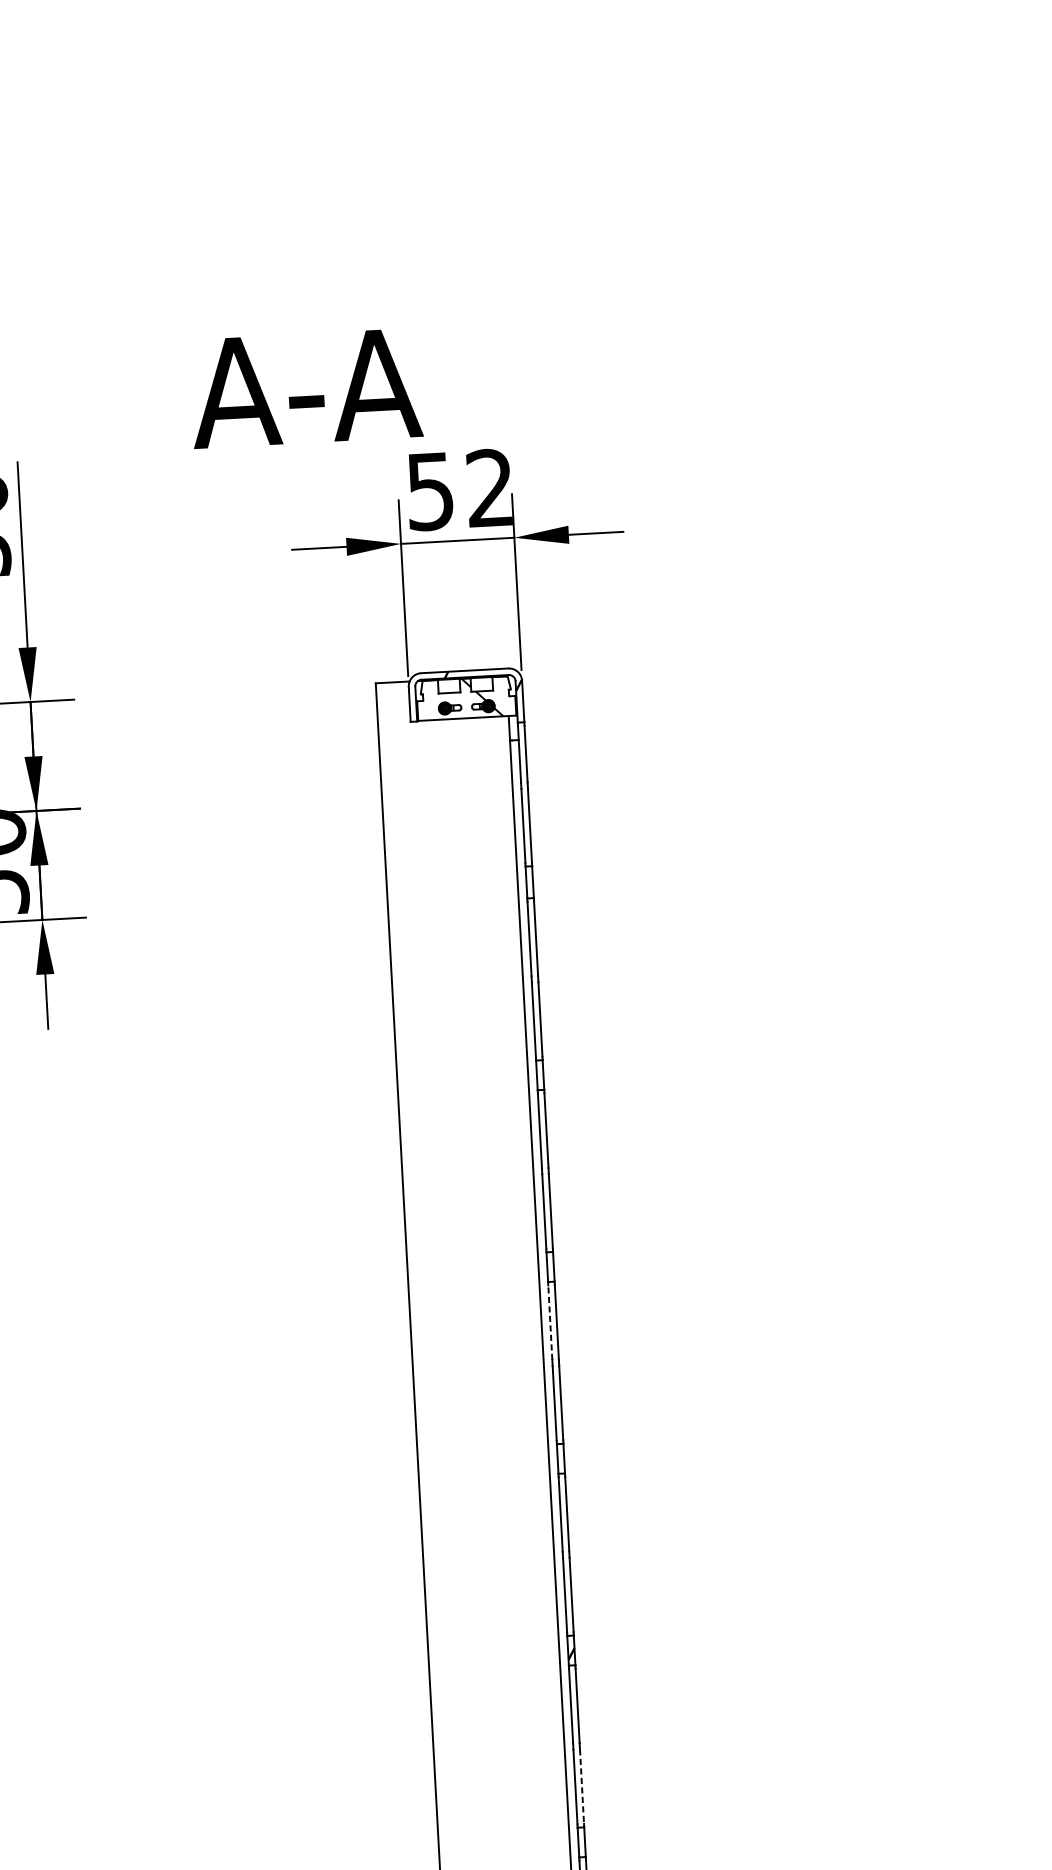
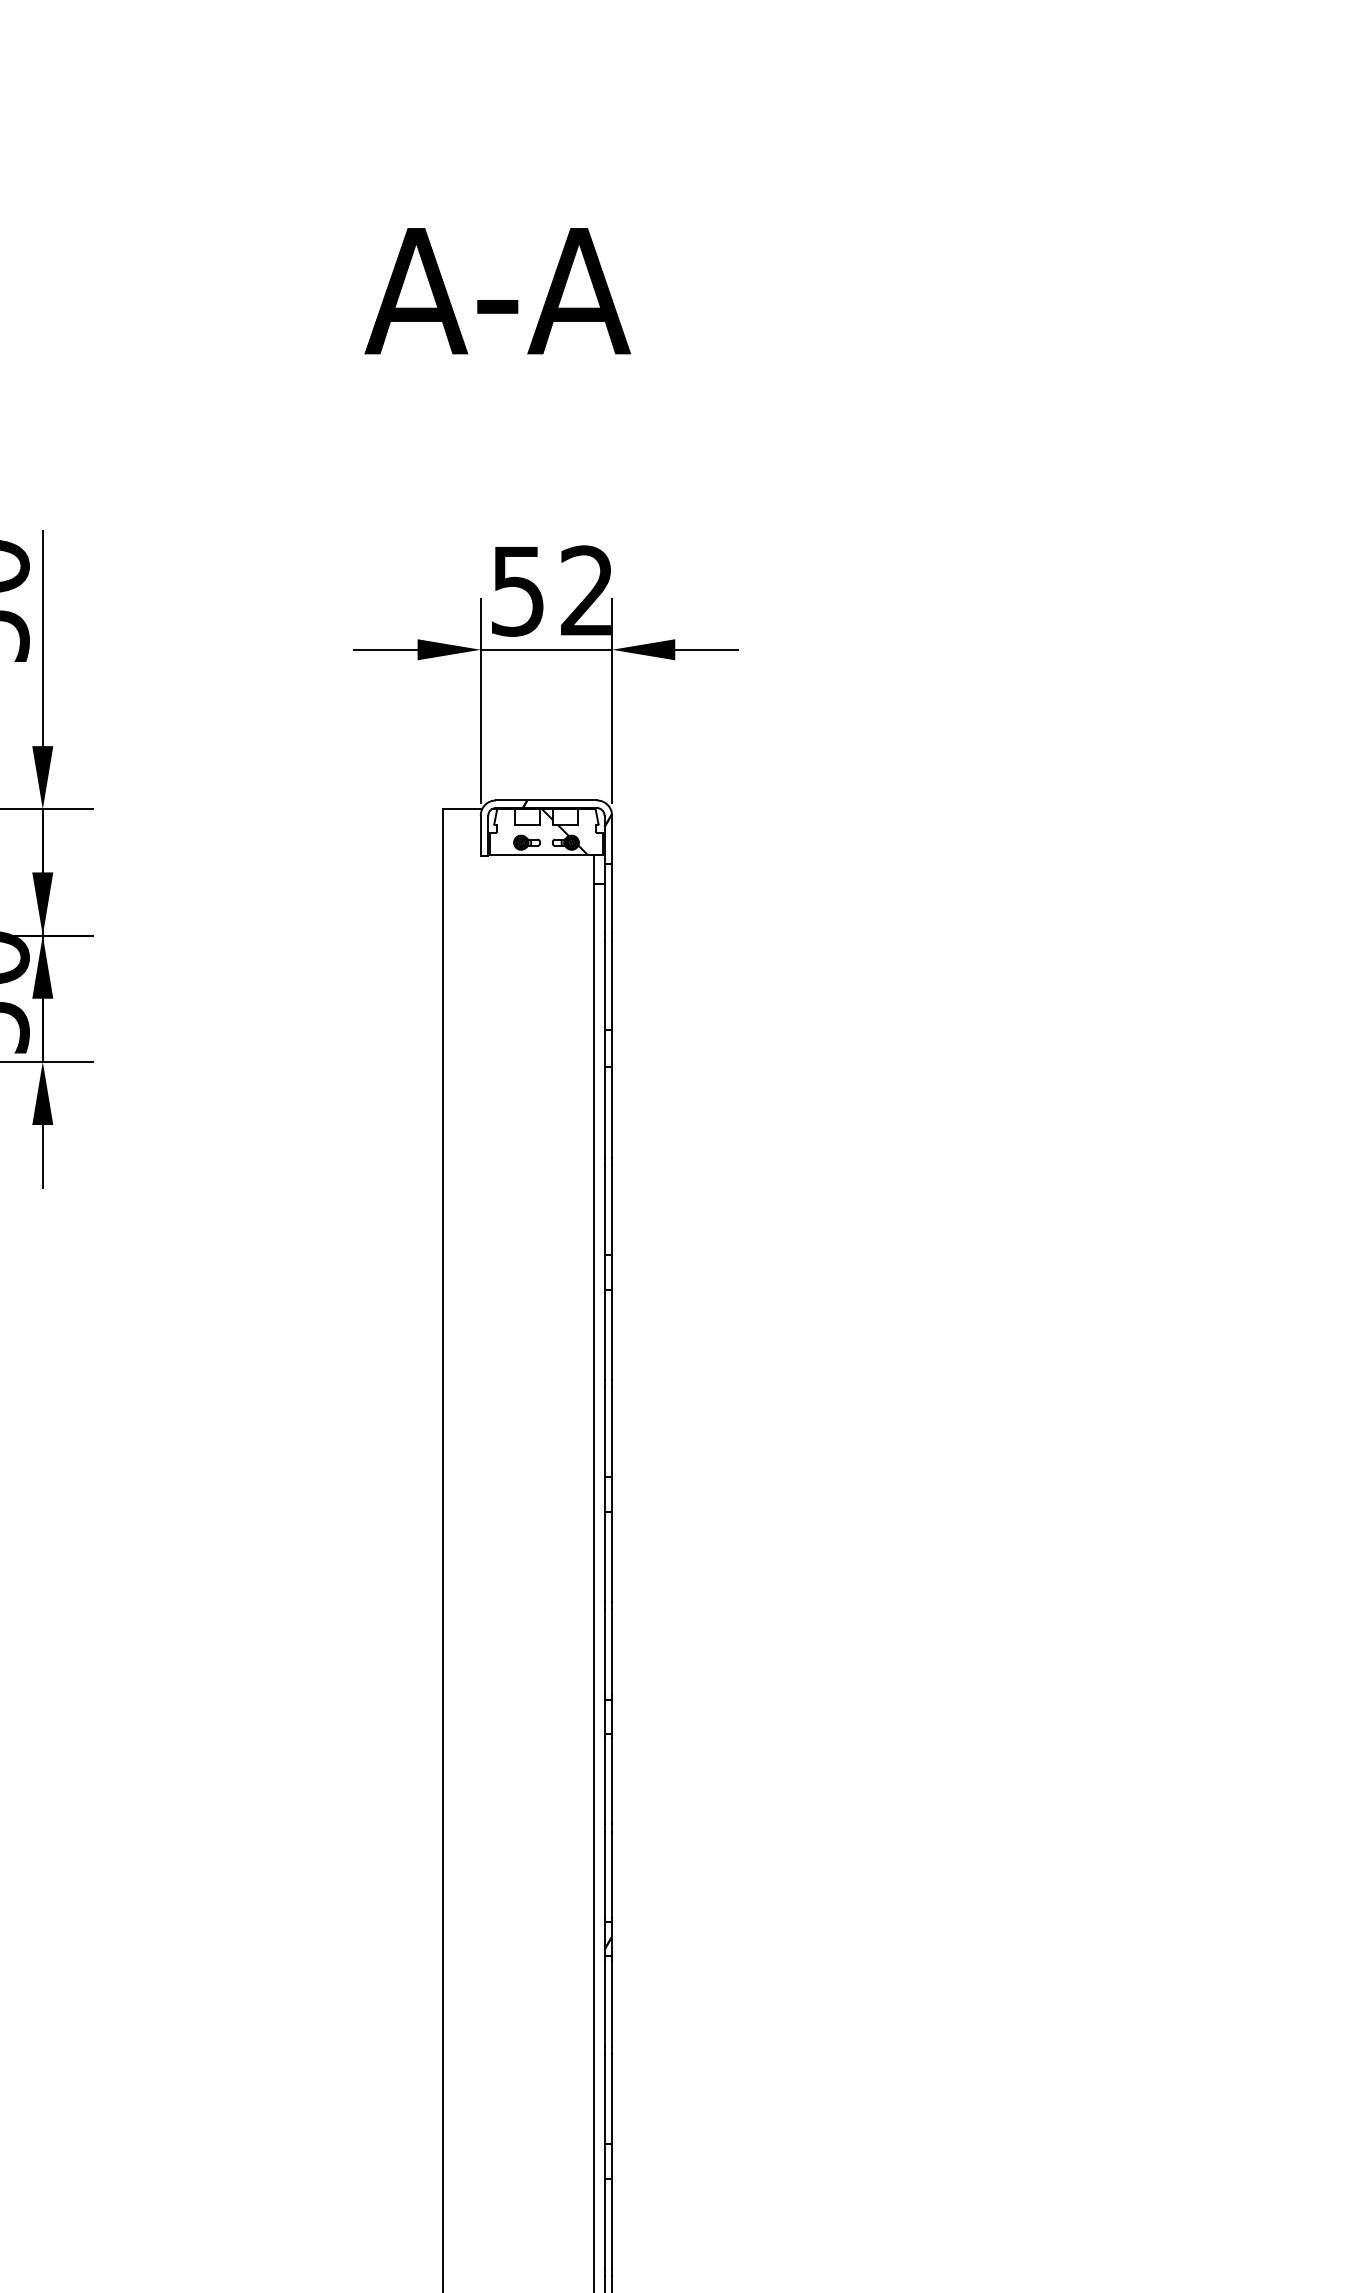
text: (305, 388) -> (497, 291), moved
line: (550, 1322) -> (604, 1558), dashed -> solid
line: (582, 1787) -> (612, 2097), dashed -> solid

